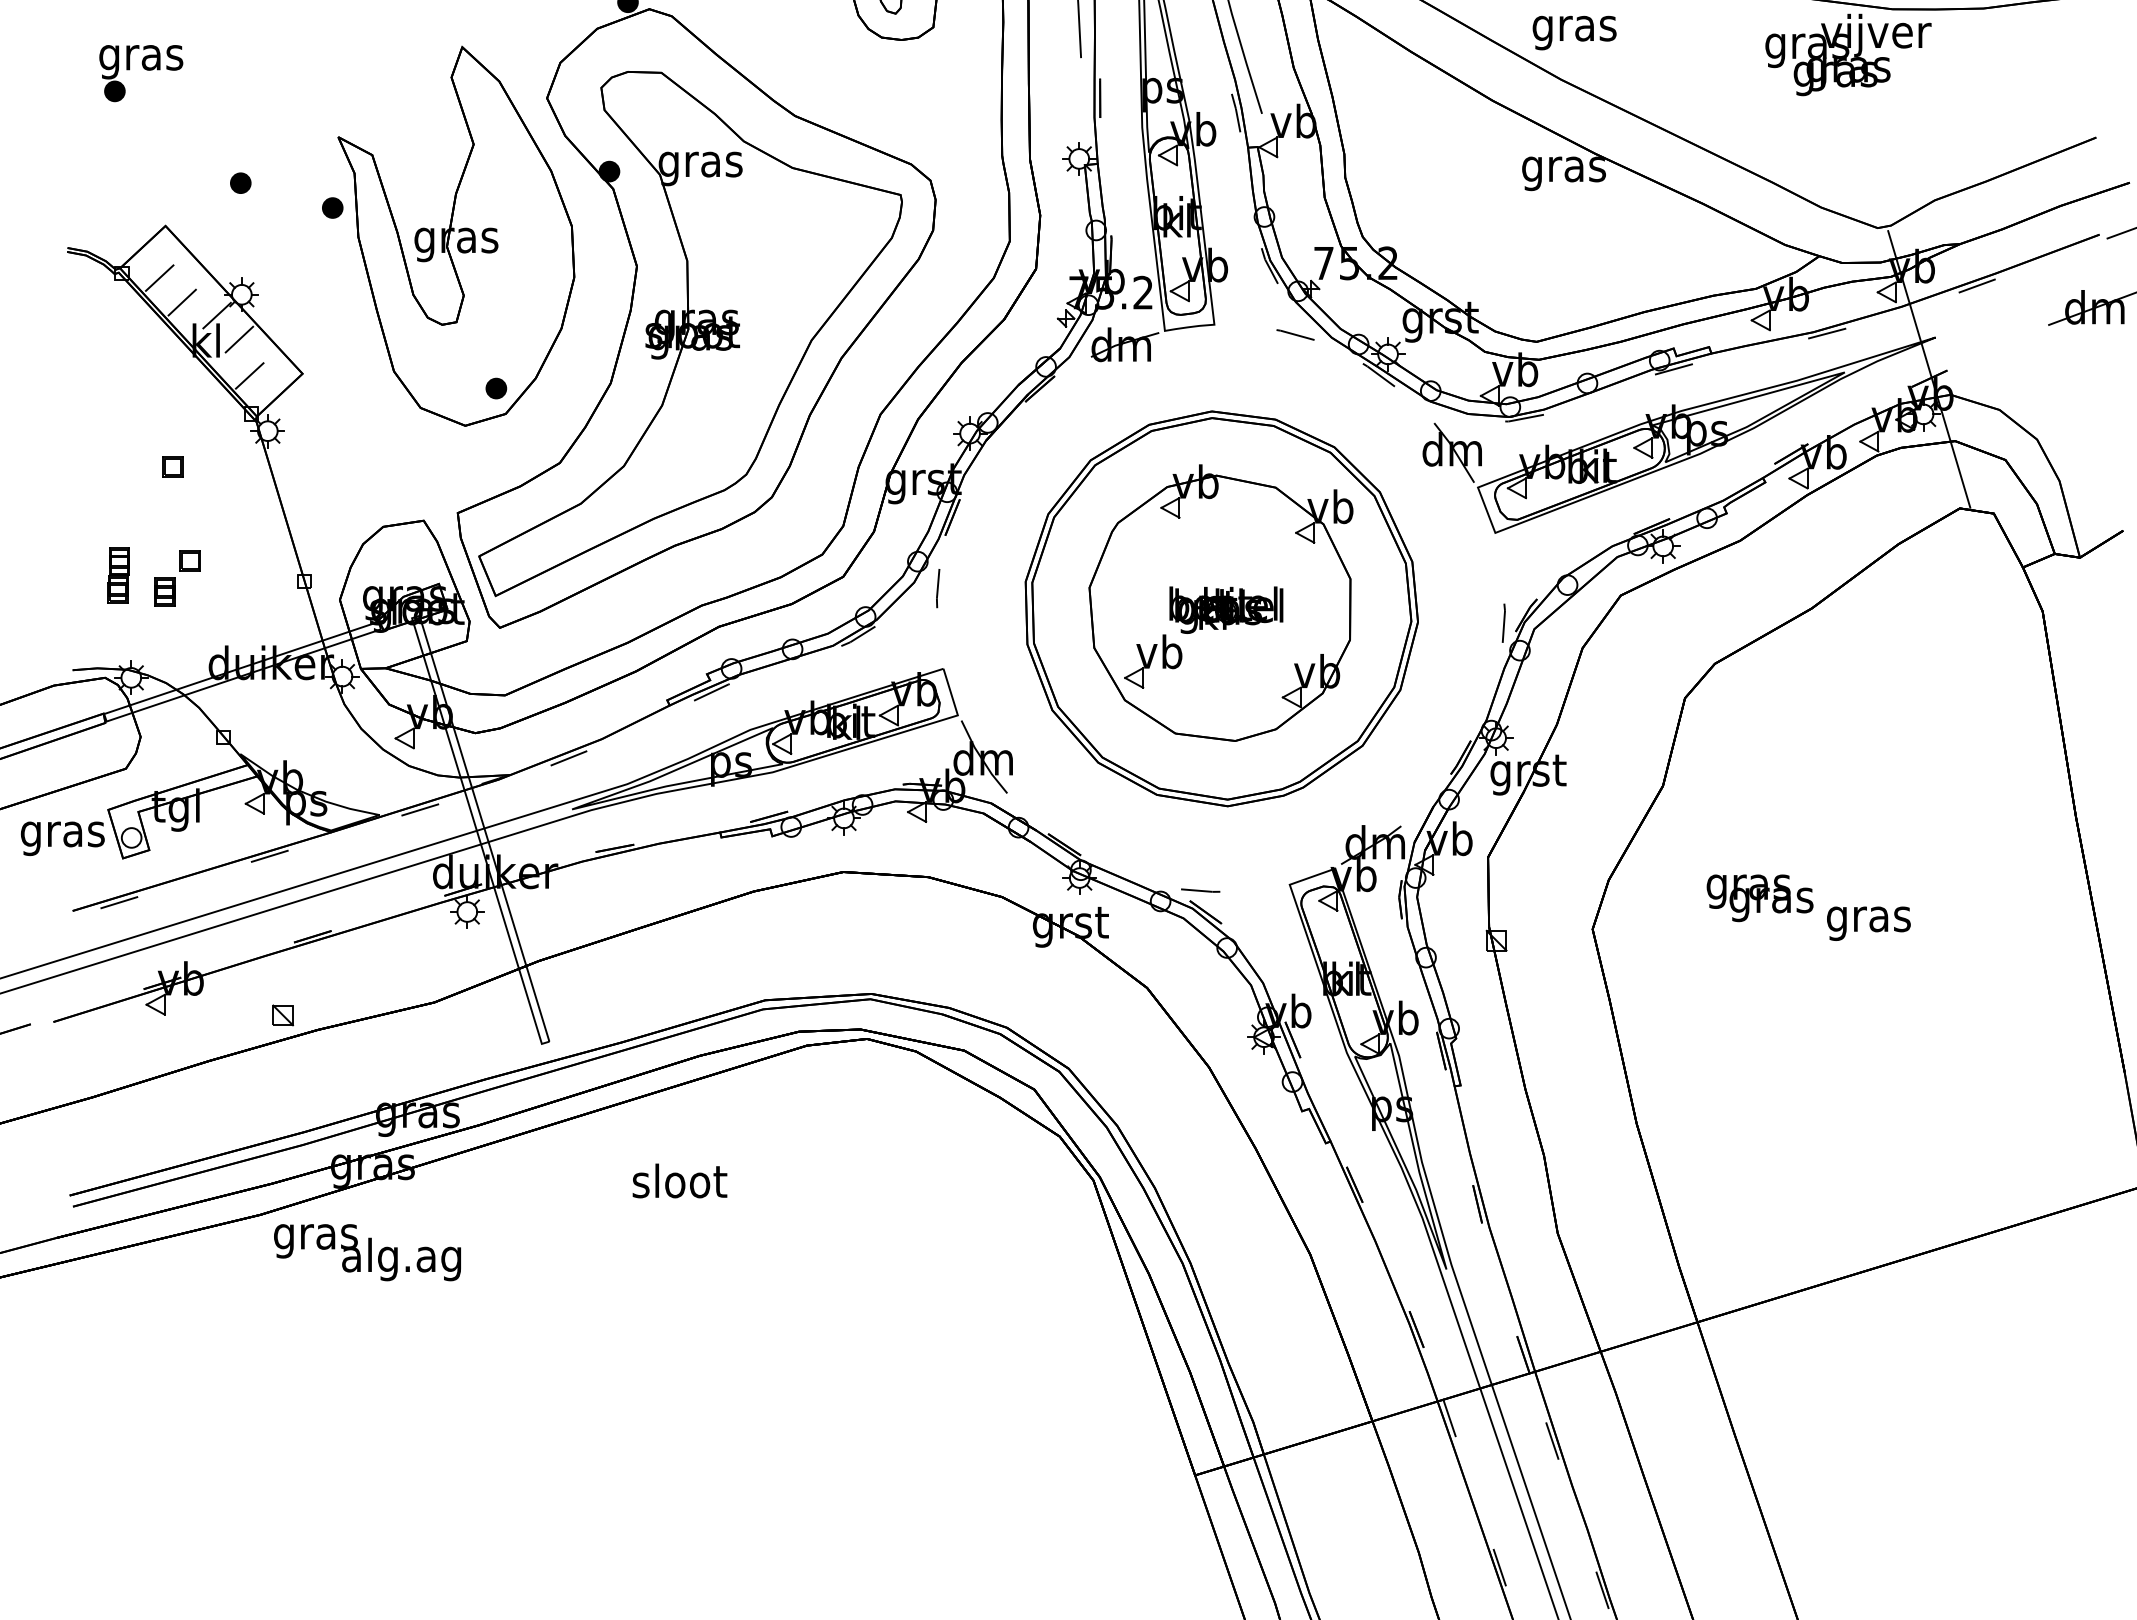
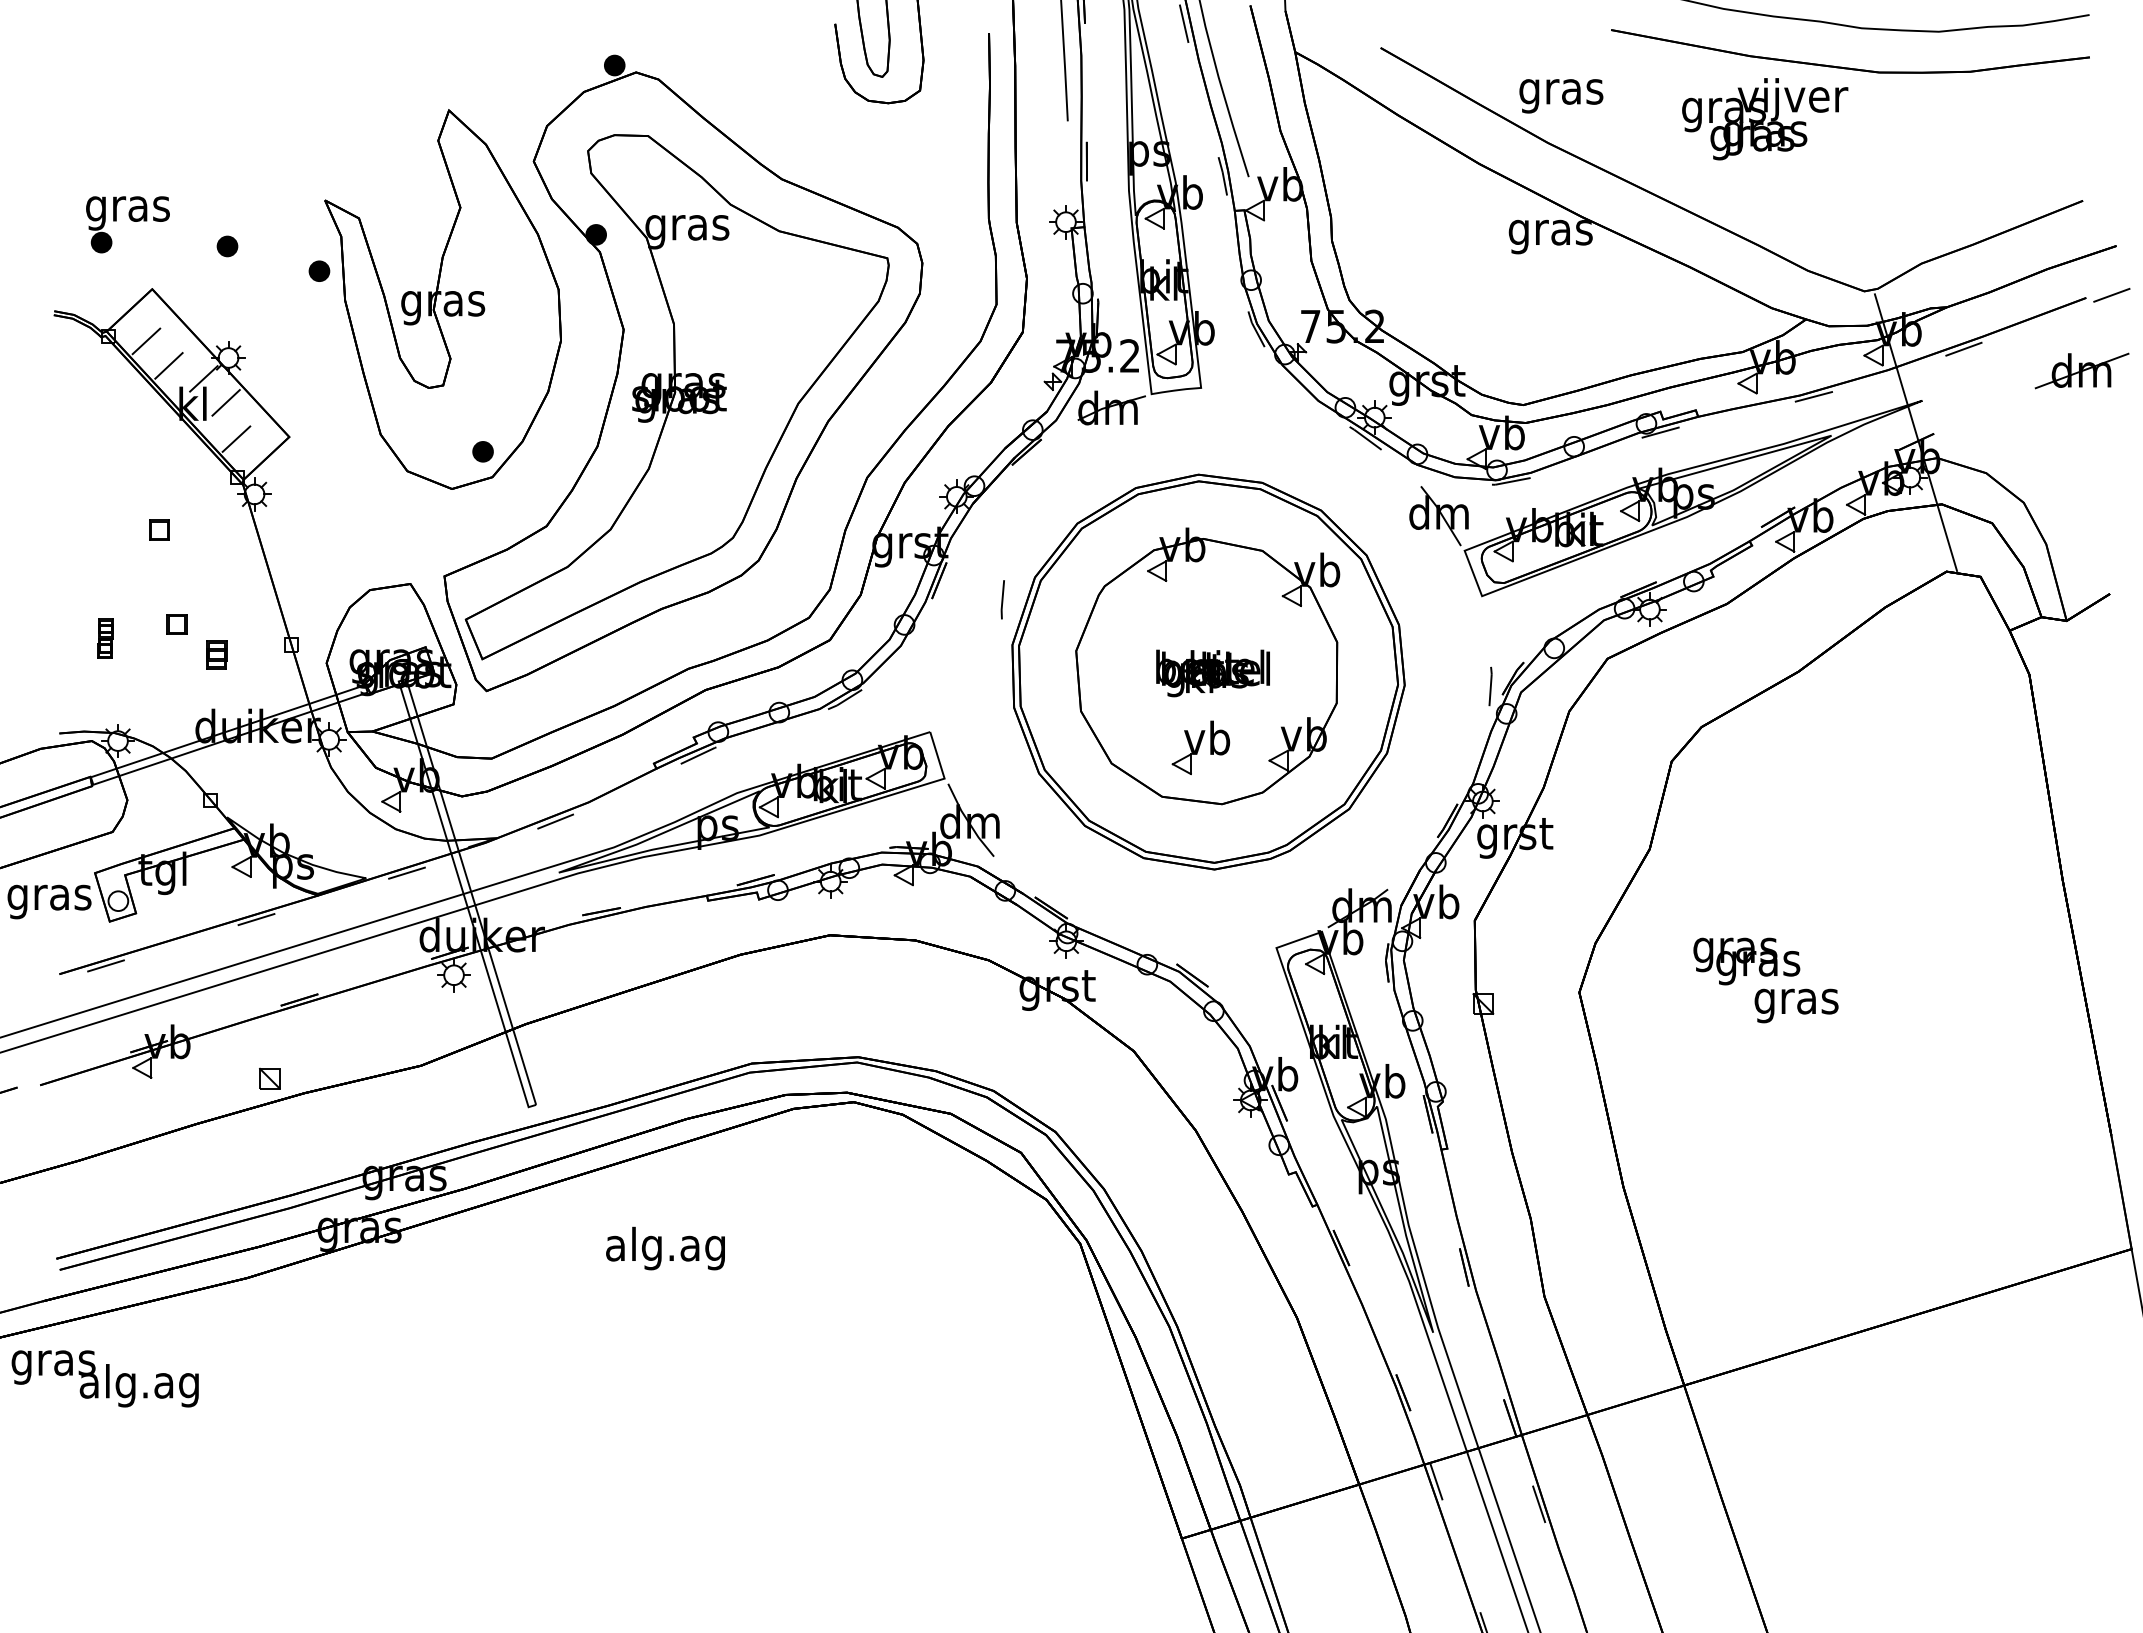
text: (1848, 55) -> (1765, 119), moved
part: (140, 73) -> (127, 224), moved
line: (1295, 334) -> (1282, 397), removed
part: (118, 575) -> (105, 638), size x0.7
line: (937, 588) -> (1002, 599), moved
part: (164, 591) -> (216, 654), moved
part: (1152, 661) -> (1200, 747), moved
line: (1199, 890) -> (1186, 953), removed
text: (1868, 923) -> (1796, 1005), moved
text: (678, 1185) -> (665, 1248), sloot -> alg.ag
text: (366, 1252) -> (104, 1378), moved

